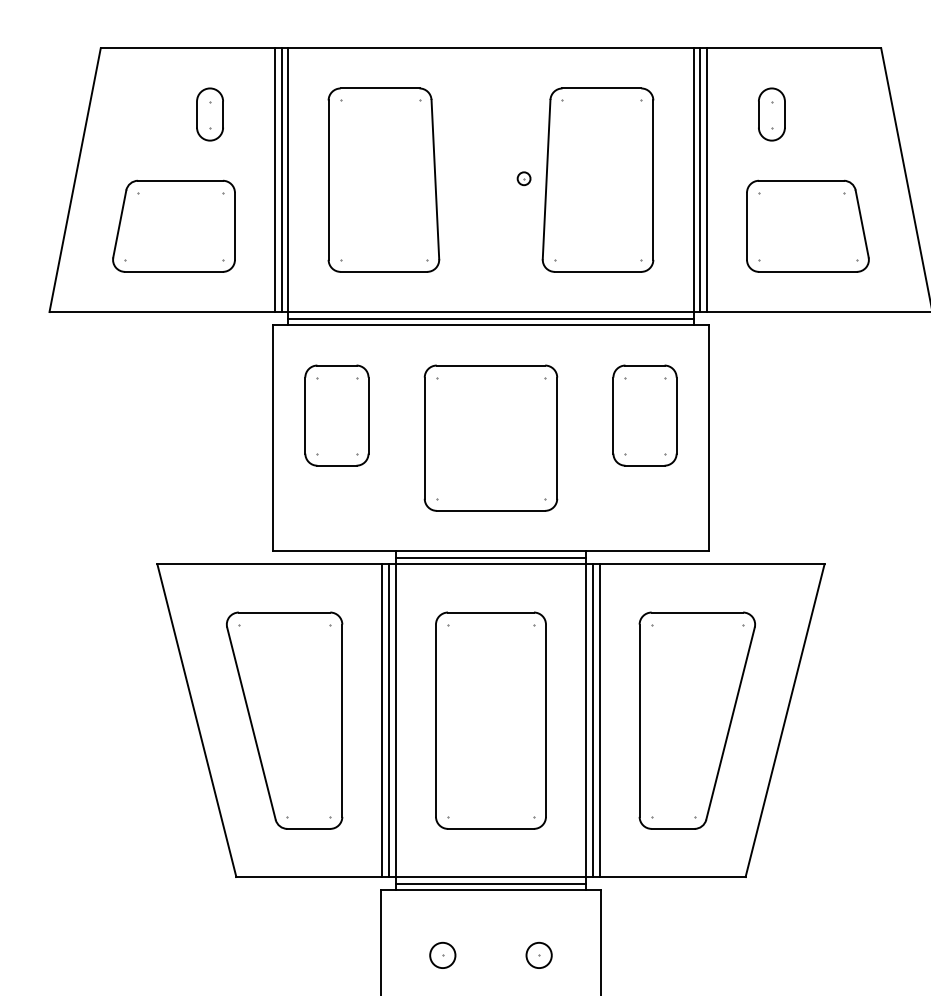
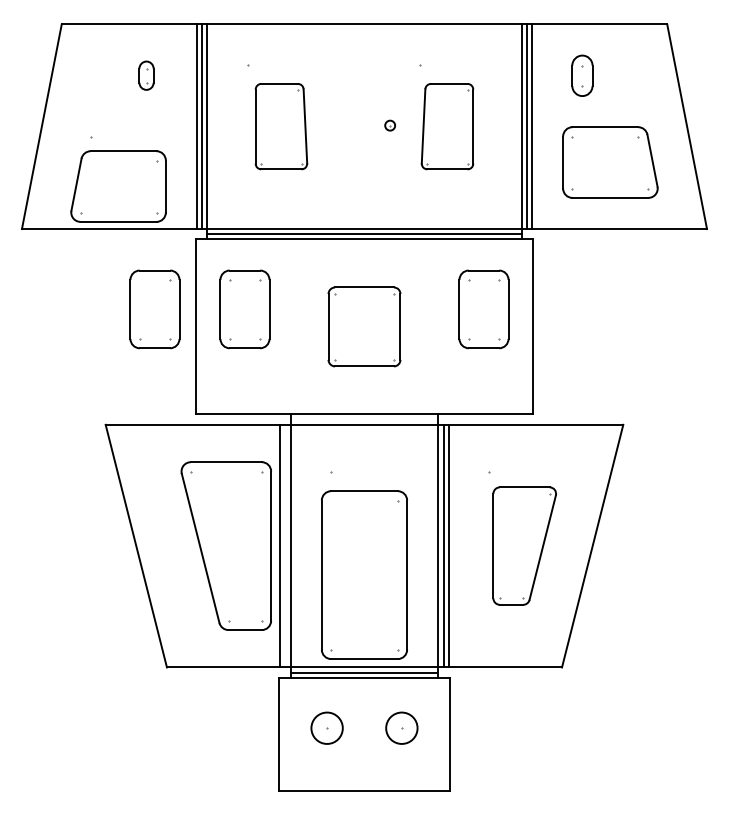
part: (210, 114) -> (146, 75), size x0.7
part: (384, 179) -> (281, 126), size x0.6
part: (597, 179) -> (447, 126), size x0.6
part: (173, 226) -> (118, 186), moved
part: (220, 415) -> (154, 309), added
part: (490, 437) -> (364, 326), size x0.7
line: (490, 557) -> (364, 419), removed
part: (283, 719) -> (225, 545), moved
line: (389, 719) -> (285, 545), removed
part: (490, 719) -> (364, 574), moved
part: (697, 719) -> (524, 545), size x0.7
circle: (442, 955) -> (326, 728), size x1.6
circle: (538, 955) -> (401, 728), size x1.6

